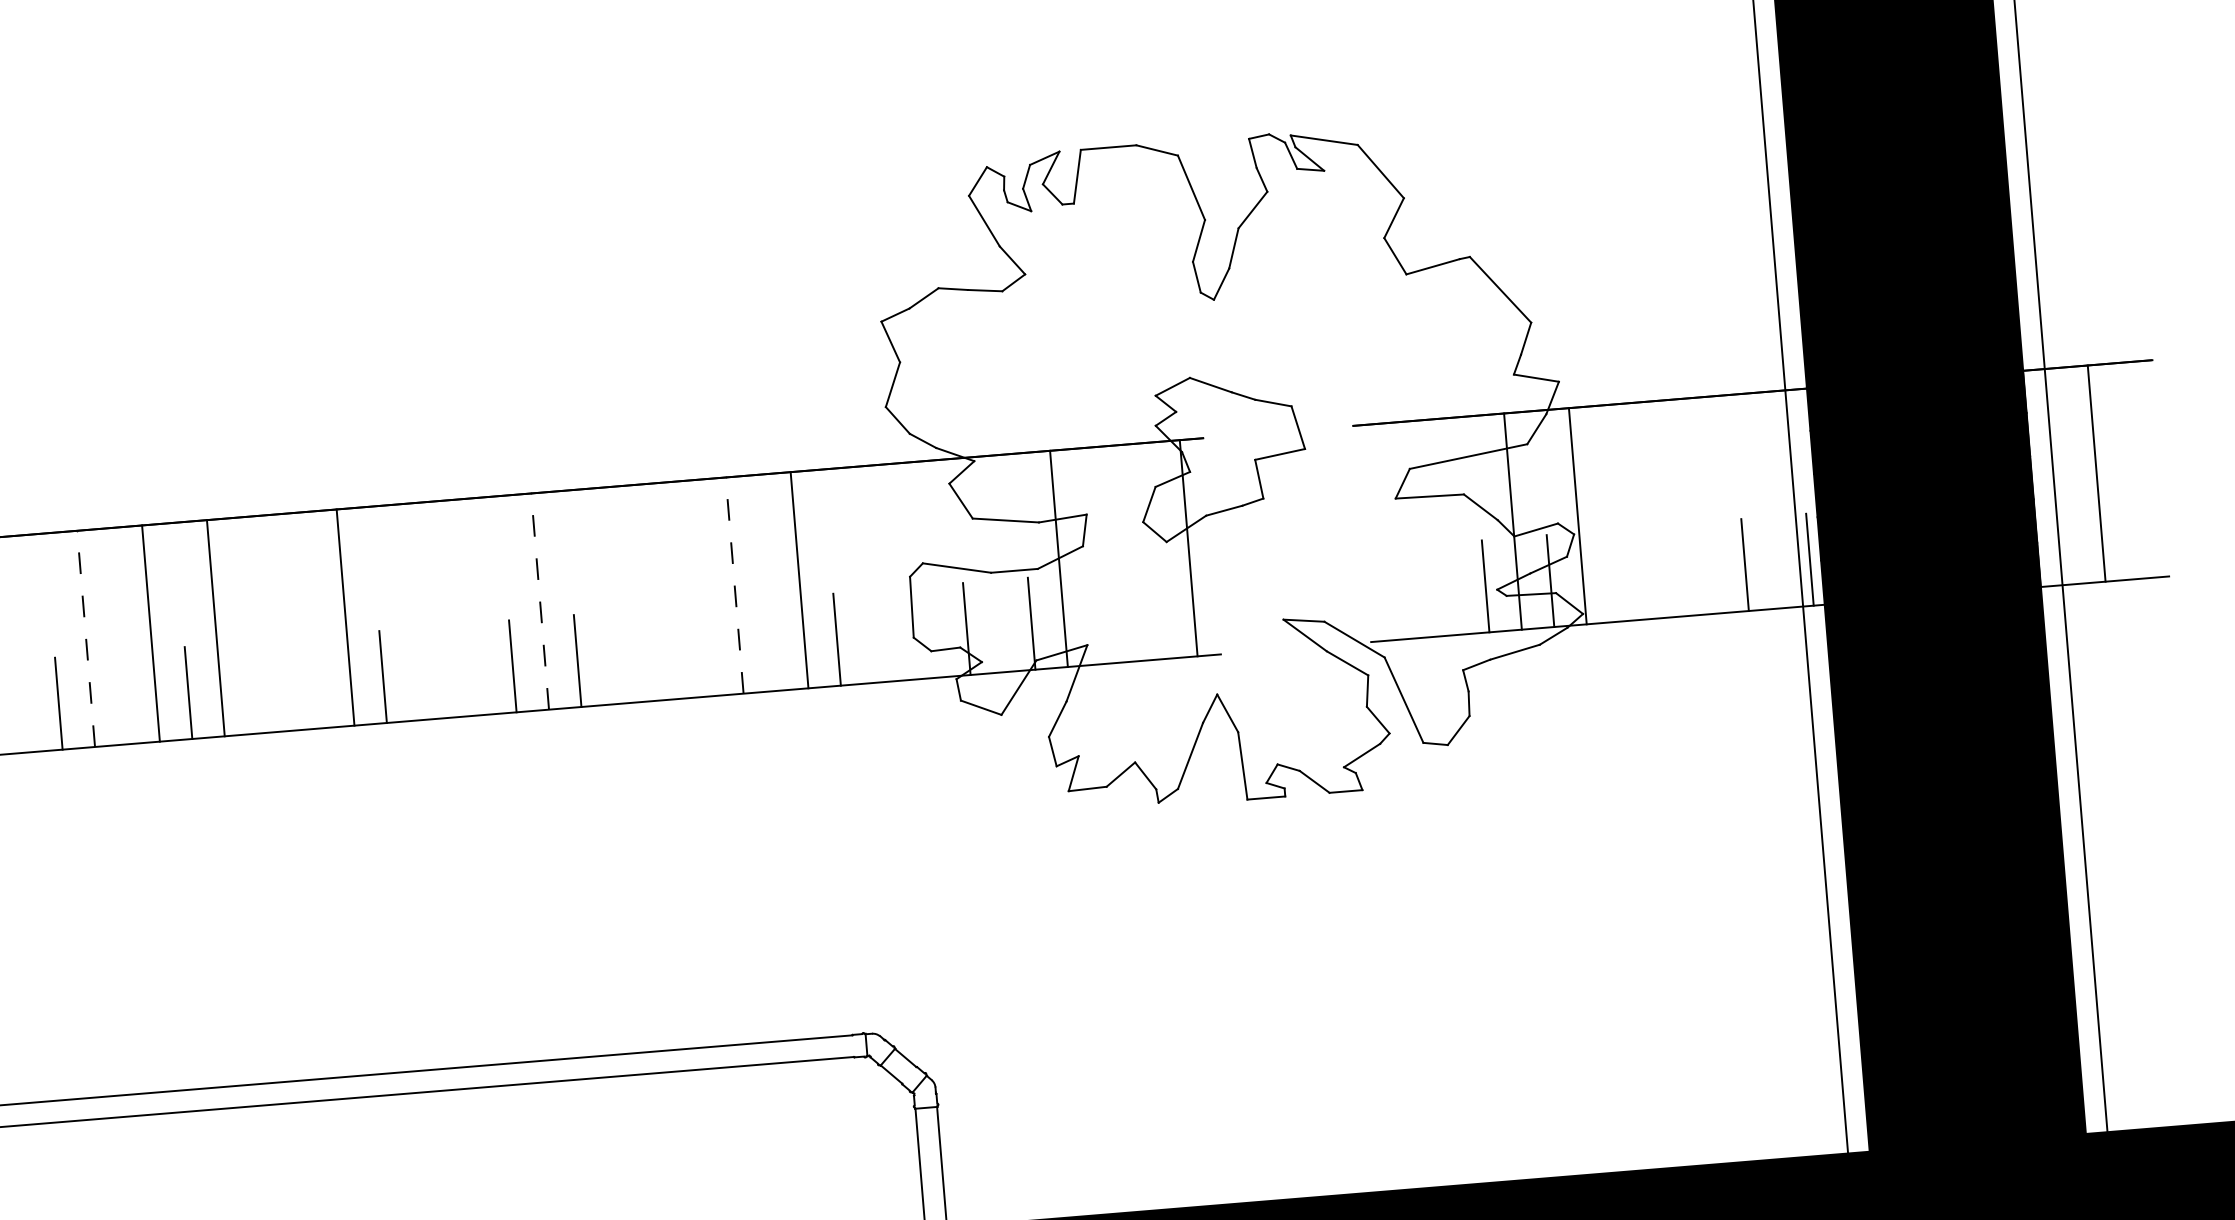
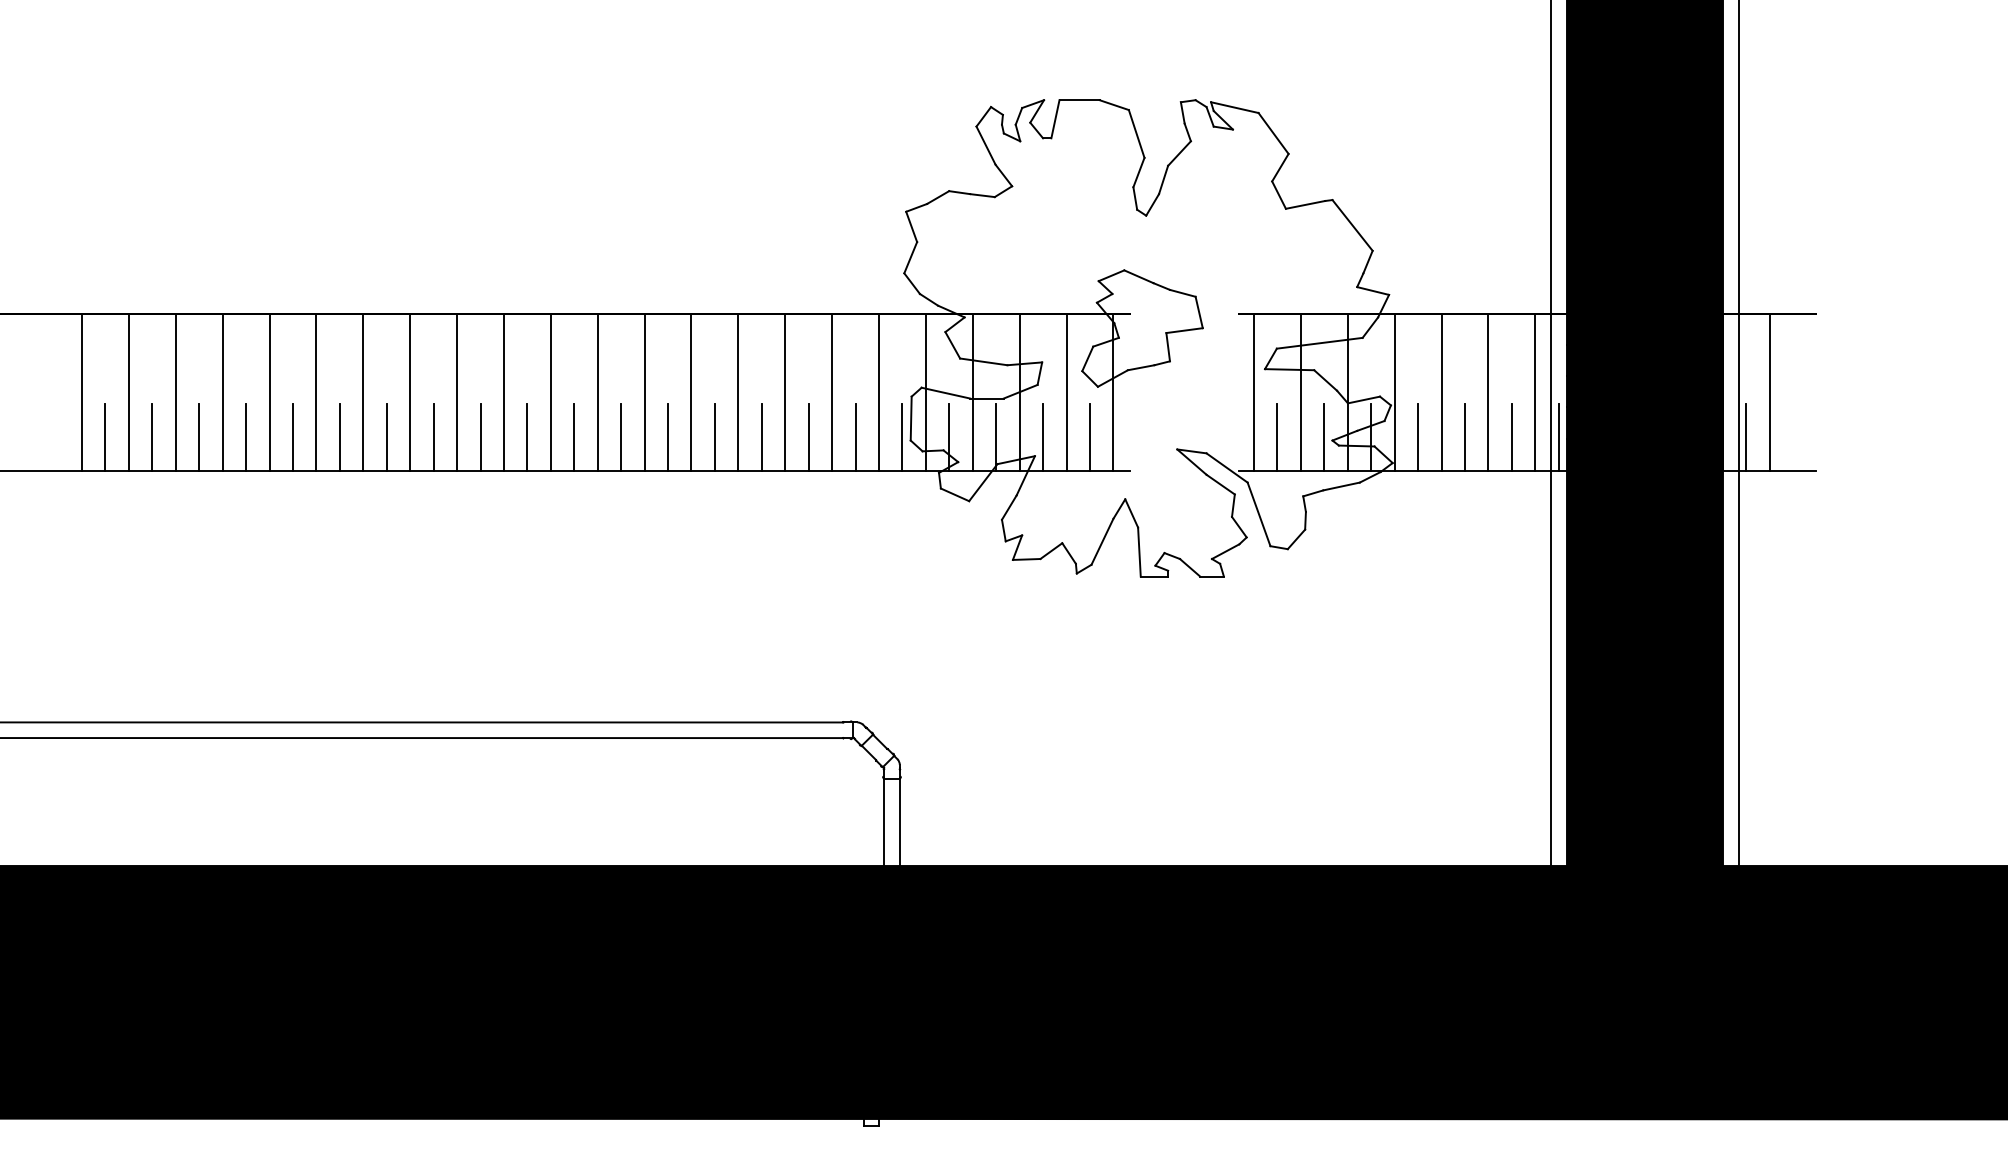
line: (1772, 500) -> (1535, 392), added
line: (1707, 505) -> (1488, 392), added
line: (1642, 510) -> (1441, 392), added
line: (1447, 526) -> (1300, 392), added
line: (1383, 532) -> (1254, 392), added
line: (2069, 538) -> (1746, 437), added
line: (1123, 553) -> (1066, 392), added
line: (993, 564) -> (972, 392), added
line: (928, 569) -> (925, 392), added
line: (1680, 570) -> (1465, 437), added
line: (865, 574) -> (879, 392), added
line: (1615, 575) -> (1418, 437), added
line: (735, 585) -> (785, 392), dashed -> solid
line: (670, 590) -> (738, 392), added
line: (1420, 591) -> (1277, 437), added
line: (604, 596) -> (691, 392), added
line: (539, 601) -> (644, 392), dashed -> solid
line: (474, 606) -> (597, 392), added
line: (409, 612) -> (550, 392), added
line: (1160, 613) -> (1089, 437), added
line: (1097, 618) -> (1043, 437), added
line: (281, 622) -> (457, 392), added
line: (902, 634) -> (902, 437), added
line: (86, 638) -> (316, 392), dashed -> solid
line: (21, 644) -> (269, 392), added
line: (771, 645) -> (808, 437), added
line: (706, 650) -> (761, 437), added
line: (641, 655) -> (714, 437), added
line: (448, 671) -> (574, 437), added
line: (318, 682) -> (480, 437), added
line: (253, 687) -> (433, 437), added
line: (123, 698) -> (339, 437), added

